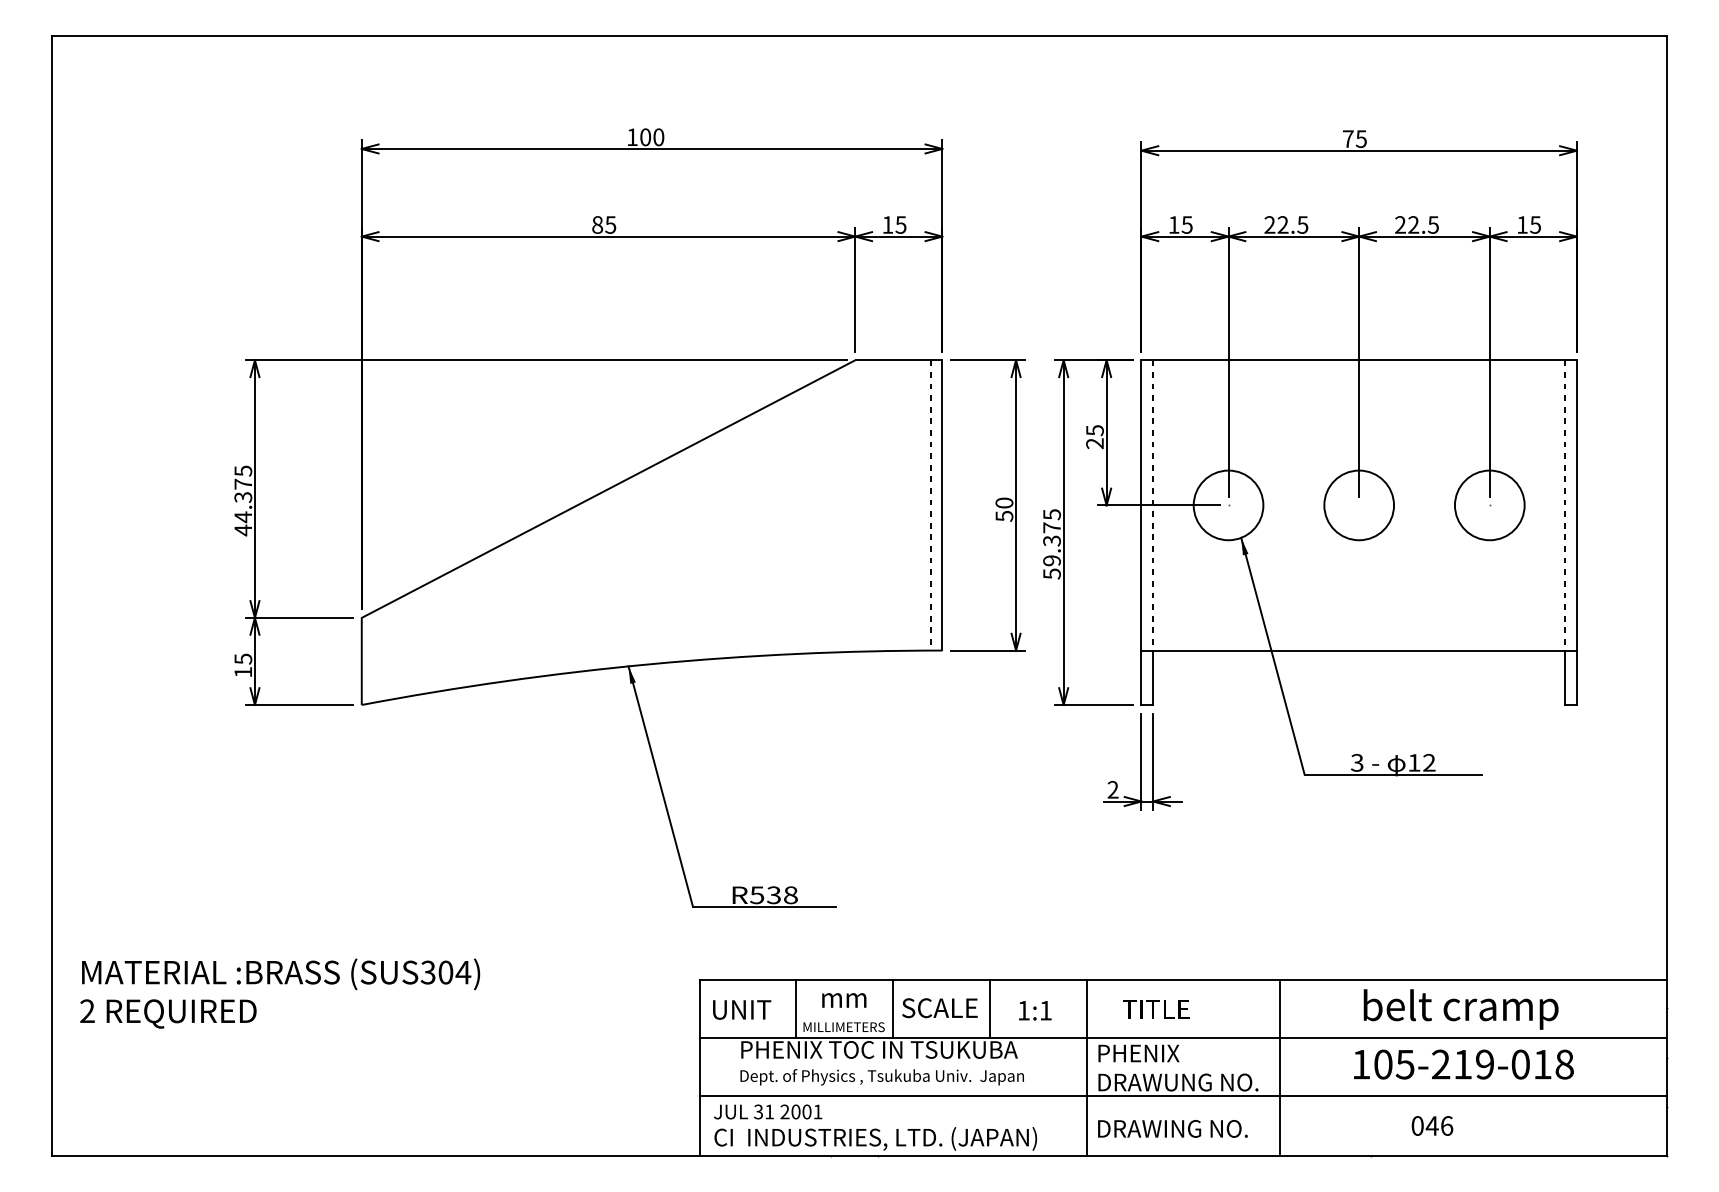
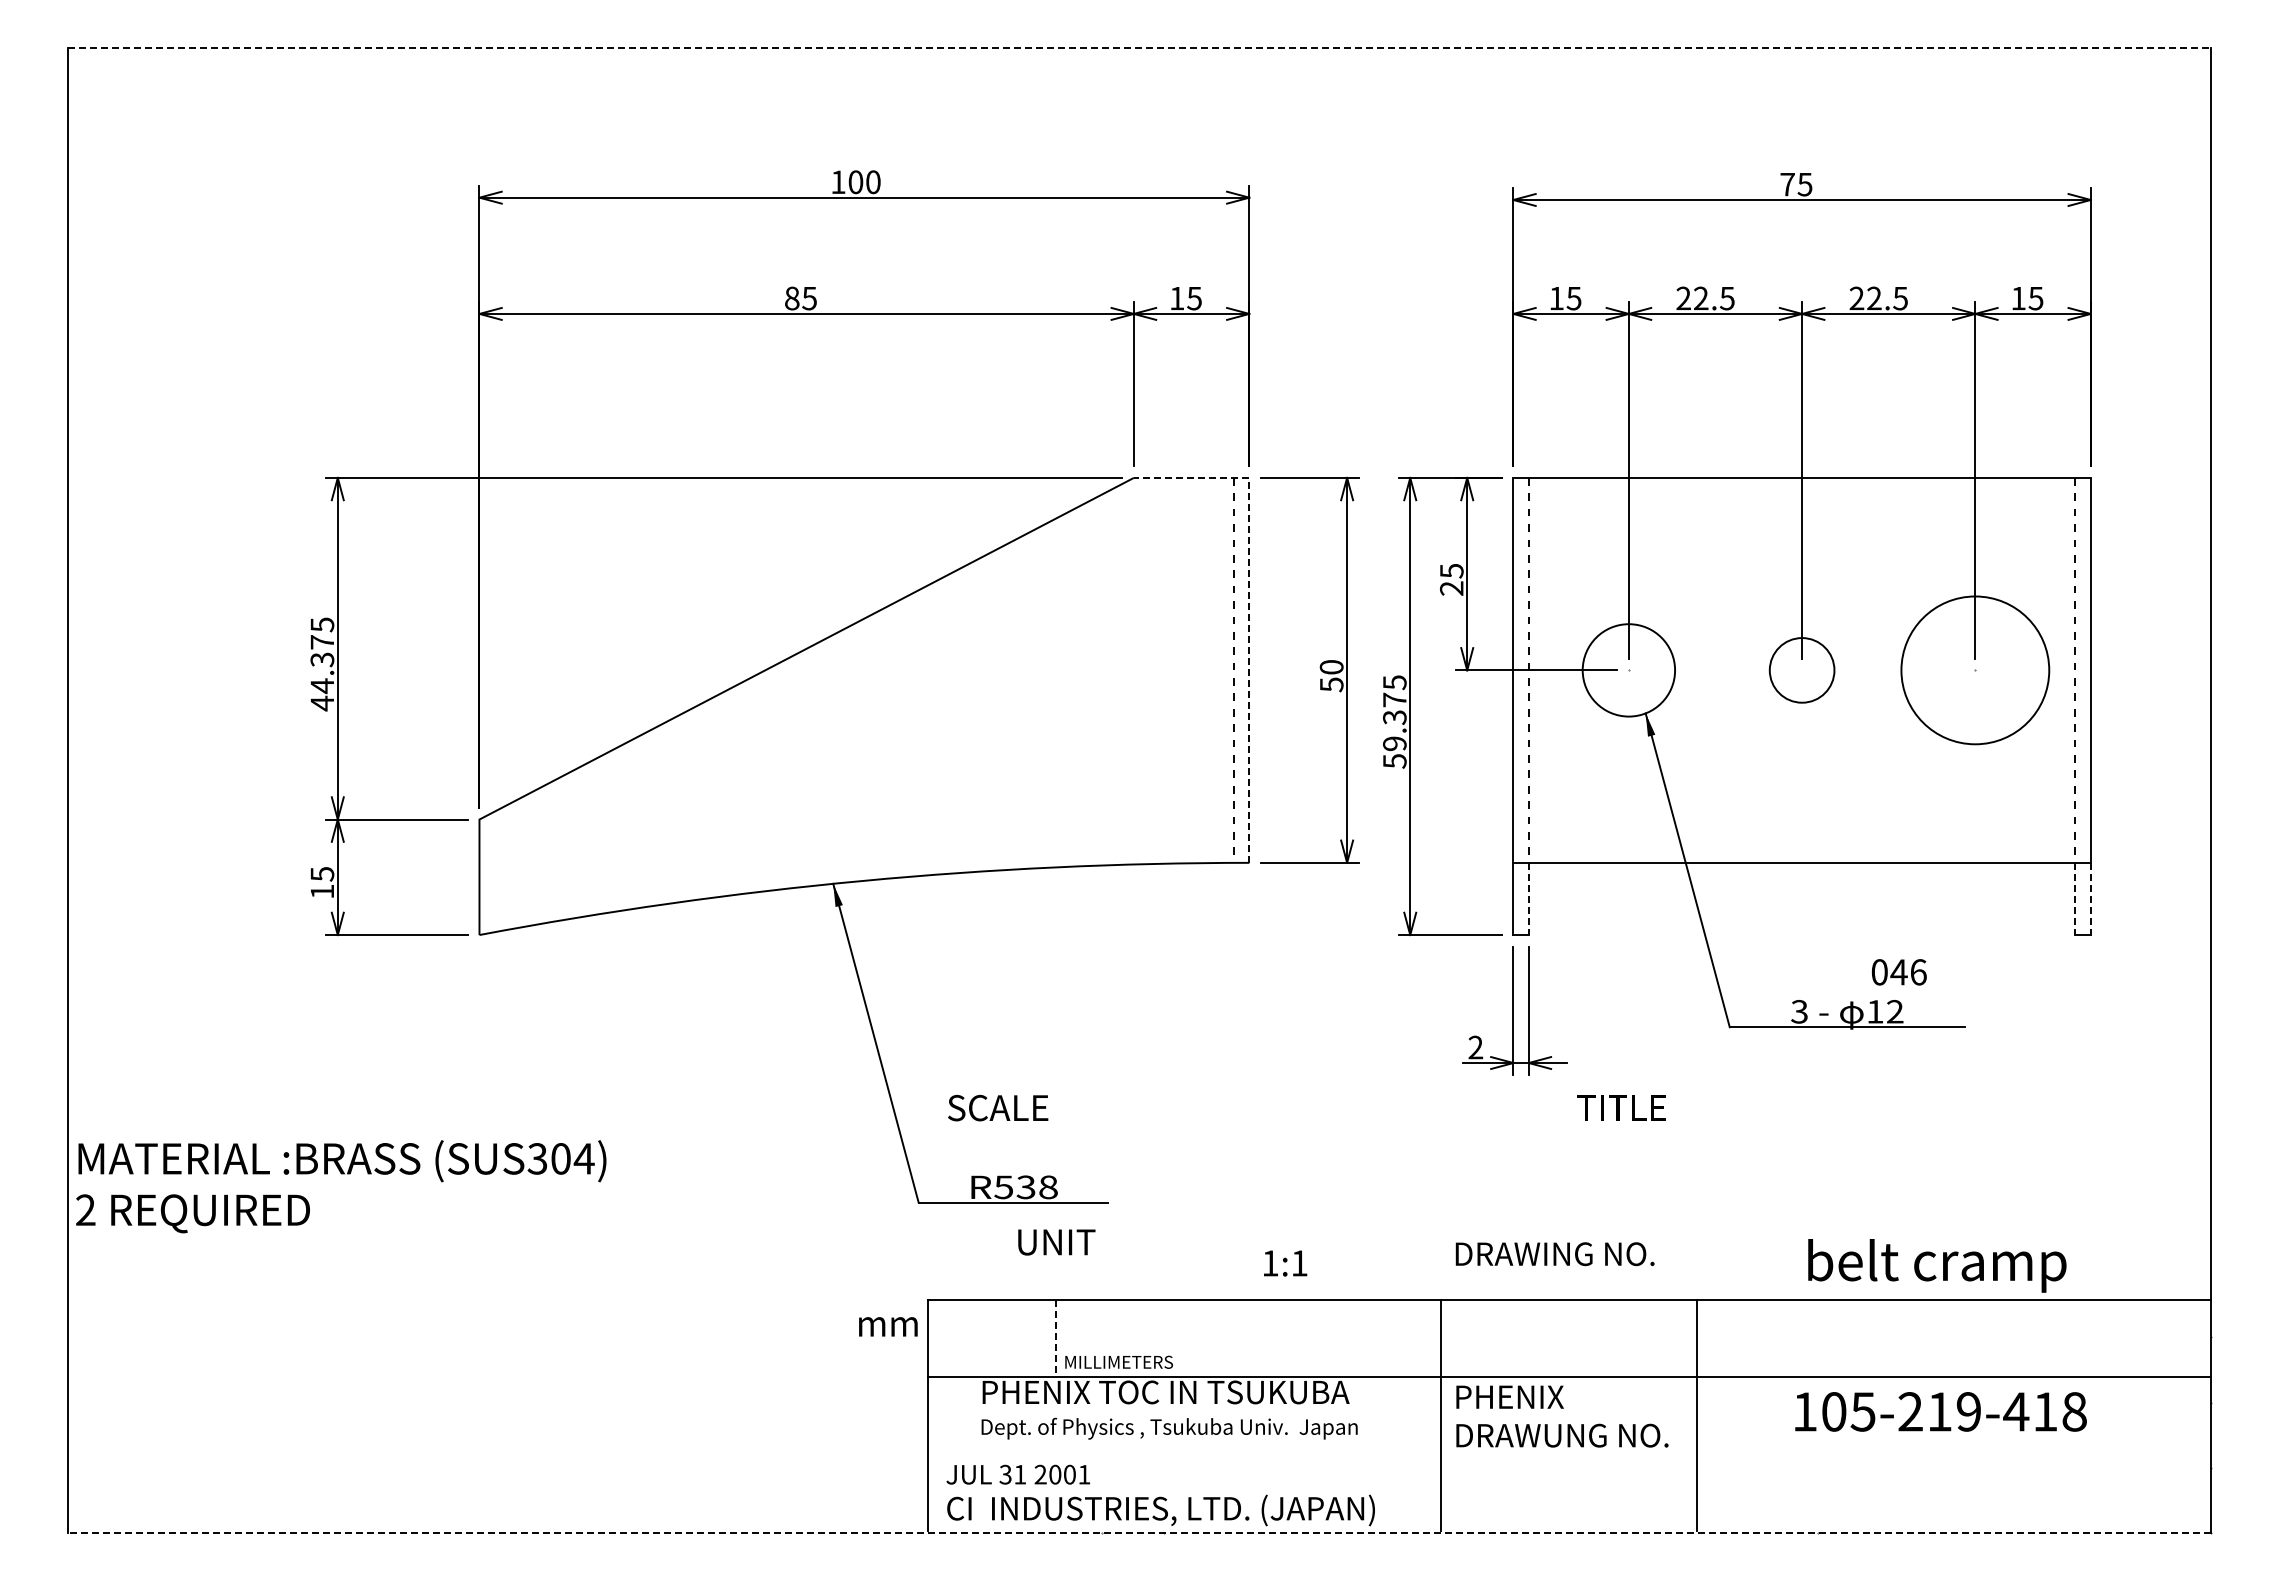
line: (859, 35) -> (1139, 47), solid -> dashed
line: (942, 461) -> (1249, 611), solid -> dashed
circle: (1358, 505) -> (1801, 670), size x0.7
circle: (1489, 505) -> (1975, 670), size x1.6
line: (1152, 678) -> (1528, 899), solid -> dashed
line: (1565, 678) -> (2075, 899), solid -> dashed
line: (1576, 678) -> (2090, 899), solid -> dashed
text: (280, 993) -> (341, 1186), moved
text: (844, 1000) -> (888, 1326), moved
text: (940, 1007) -> (998, 1107), moved
line: (893, 1008) -> (1184, 1337), removed
line: (989, 1008) -> (1312, 1337), removed
line: (796, 1009) -> (1055, 1338), solid -> dashed
text: (1155, 1009) -> (1621, 1107), moved
text: (1461, 1009) -> (1937, 1265), moved
text: (741, 1010) -> (1056, 1242), moved
text: (1035, 1010) -> (1285, 1263), moved
text: (1520, 1064) -> (2016, 1411), 105-219-018 -> 105-219-418
line: (1183, 1095) -> (1568, 1453), removed
text: (1432, 1126) -> (1899, 972), moved
text: (1172, 1129) -> (1554, 1254), moved
line: (859, 1156) -> (1139, 1533), solid -> dashed

